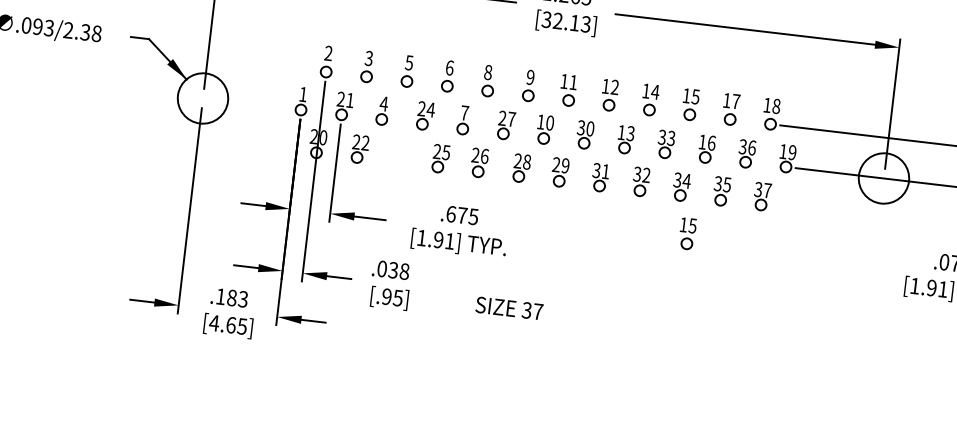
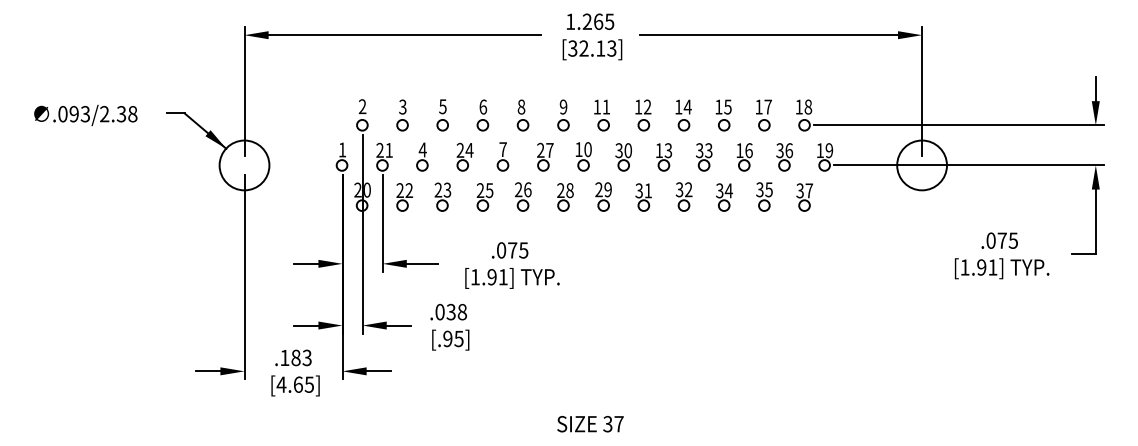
part: (398, 153) -> (442, 196), added
text: (451, 214) -> (501, 250), .675 -> .075
part: (687, 233) -> (735, 242), removed
text: (509, 308) -> (590, 424), moved

